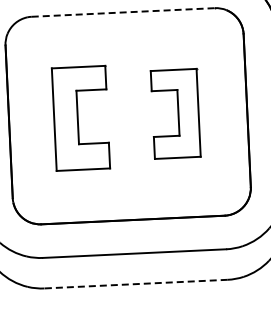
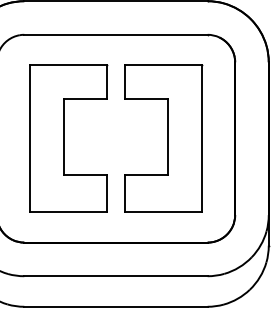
line: (123, 12) -> (116, 34), dashed -> solid
part: (175, 113) -> (163, 138), size x1.67
part: (80, 118) -> (68, 138), size x1.43
line: (136, 283) -> (116, 306), dashed -> solid

